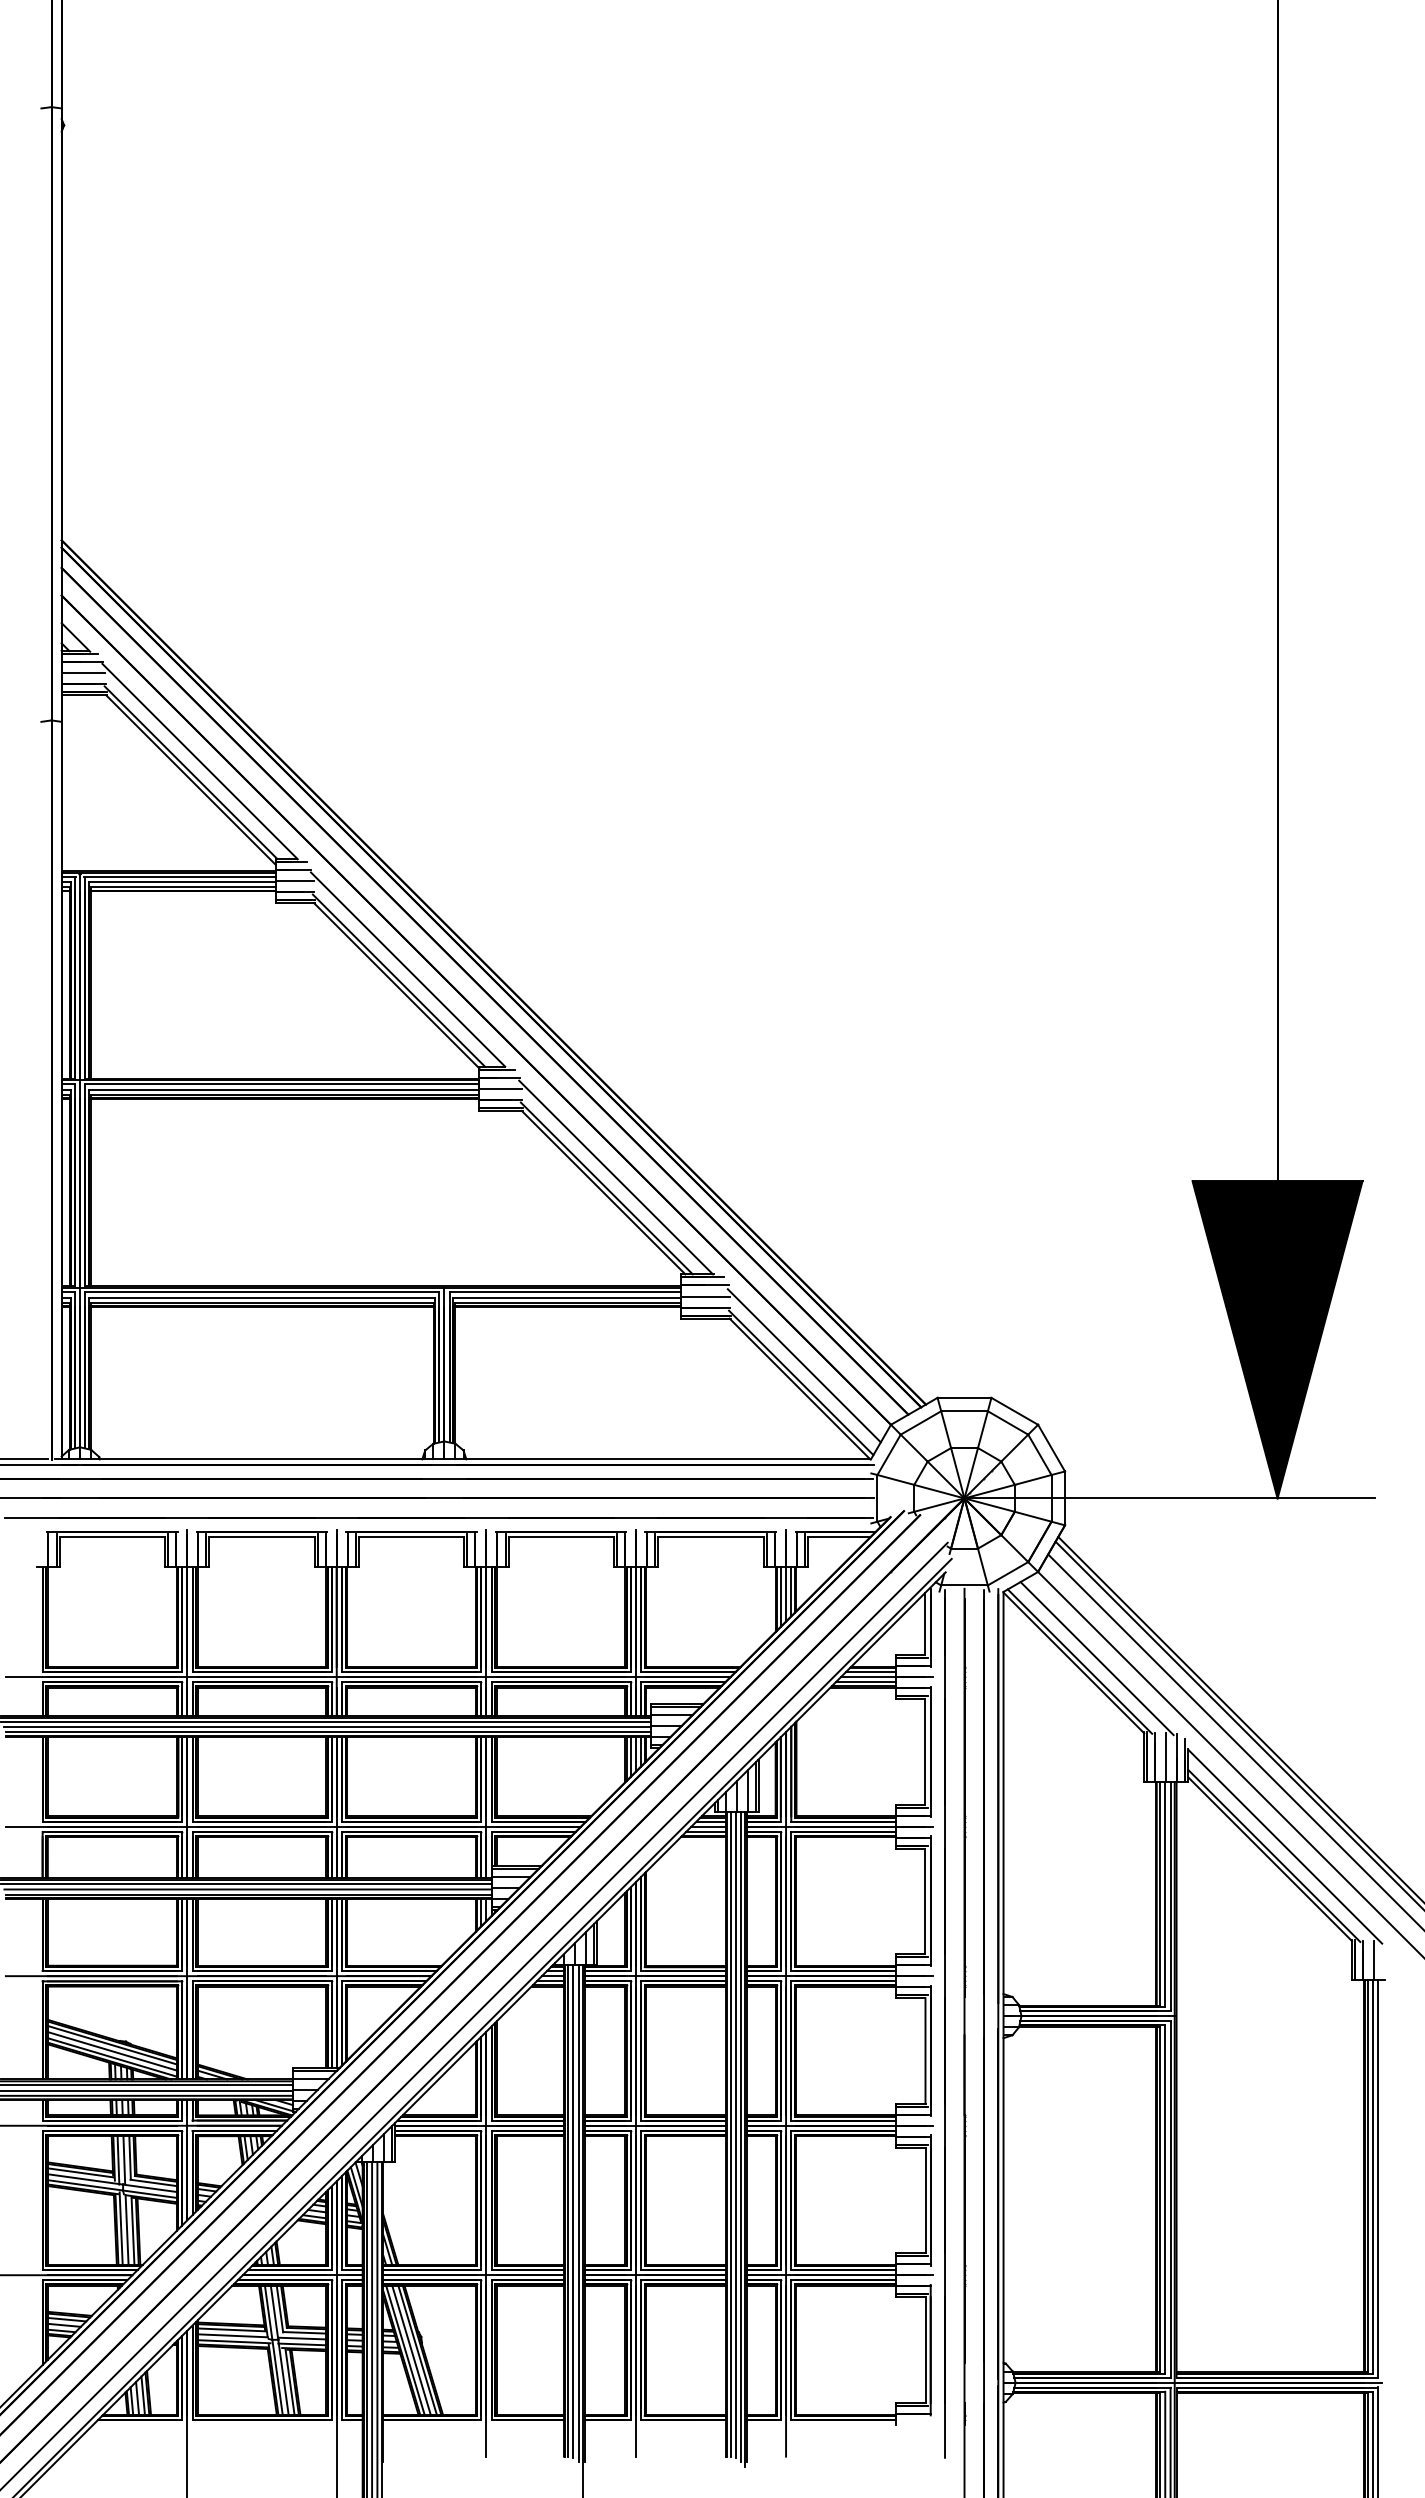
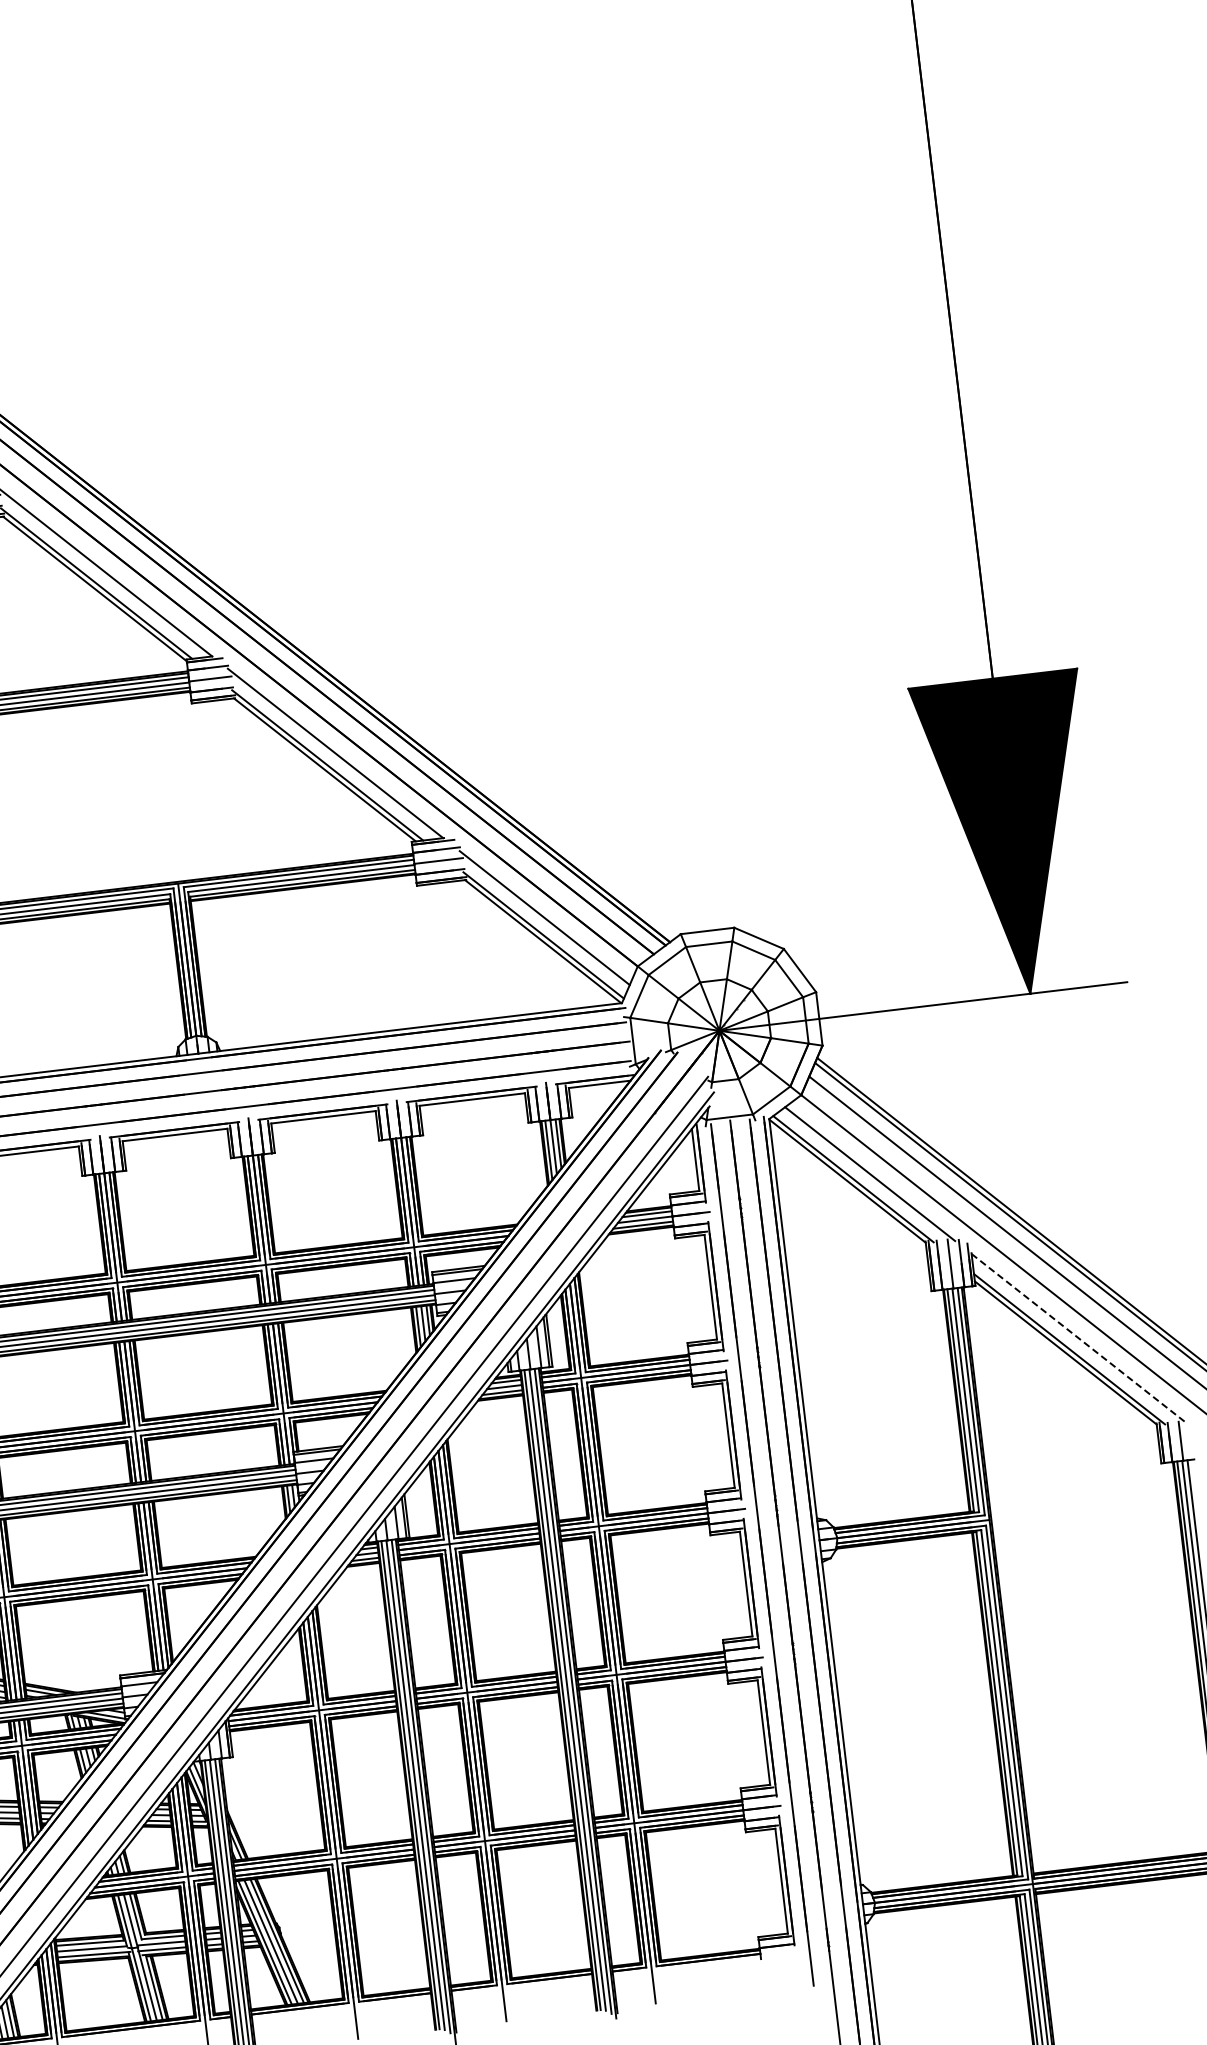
line: (1285, 1847) -> (1079, 1339), solid -> dashed

